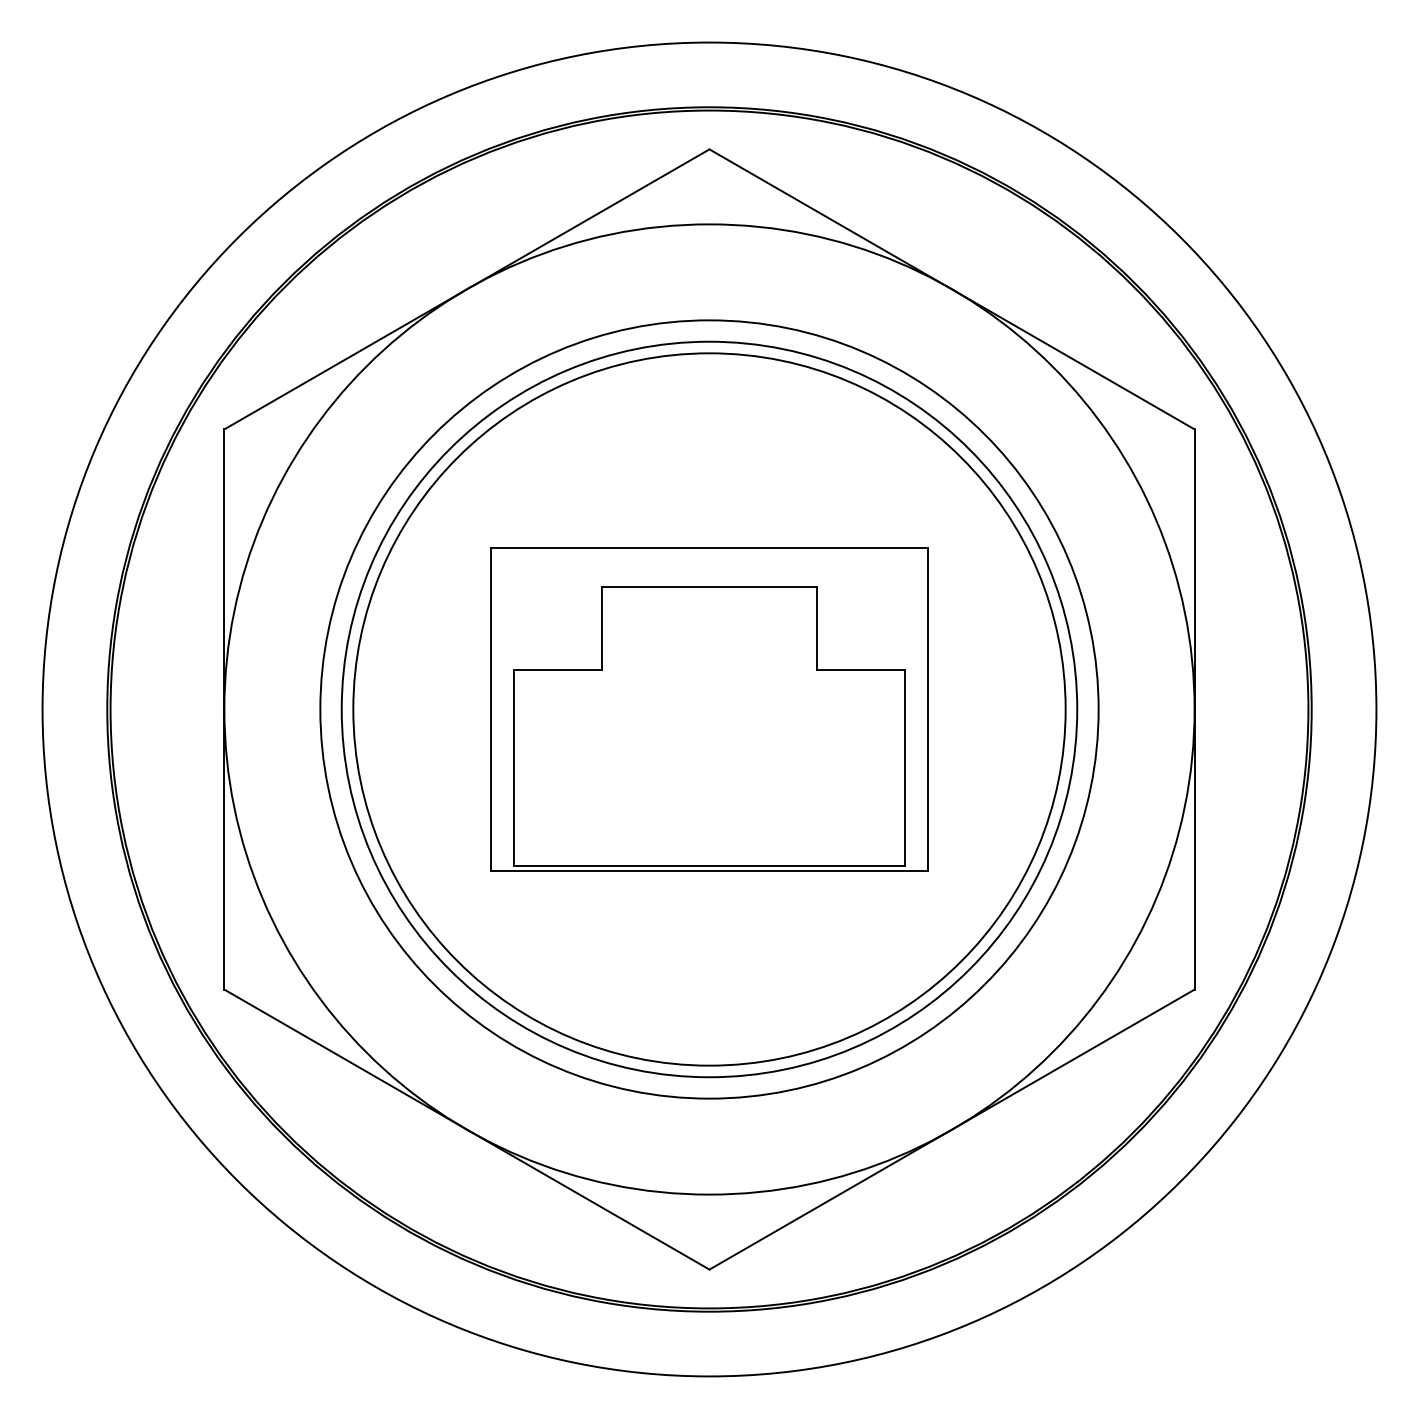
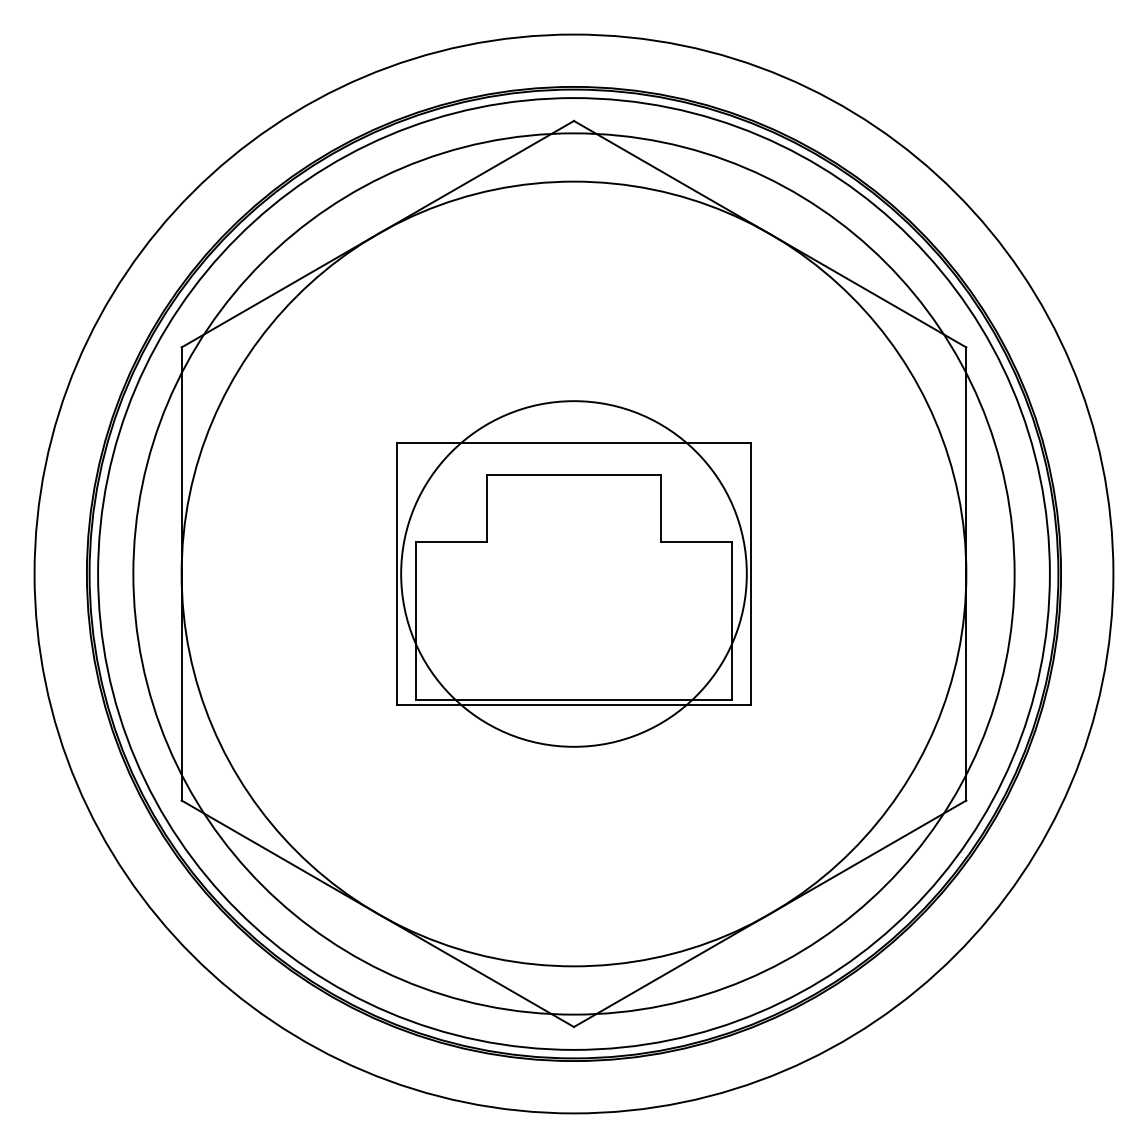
circle: (709, 709) -> (574, 574), size x0.6
circle: (709, 709) -> (574, 574), size x1.4
circle: (709, 709) -> (574, 574), size x1.6

